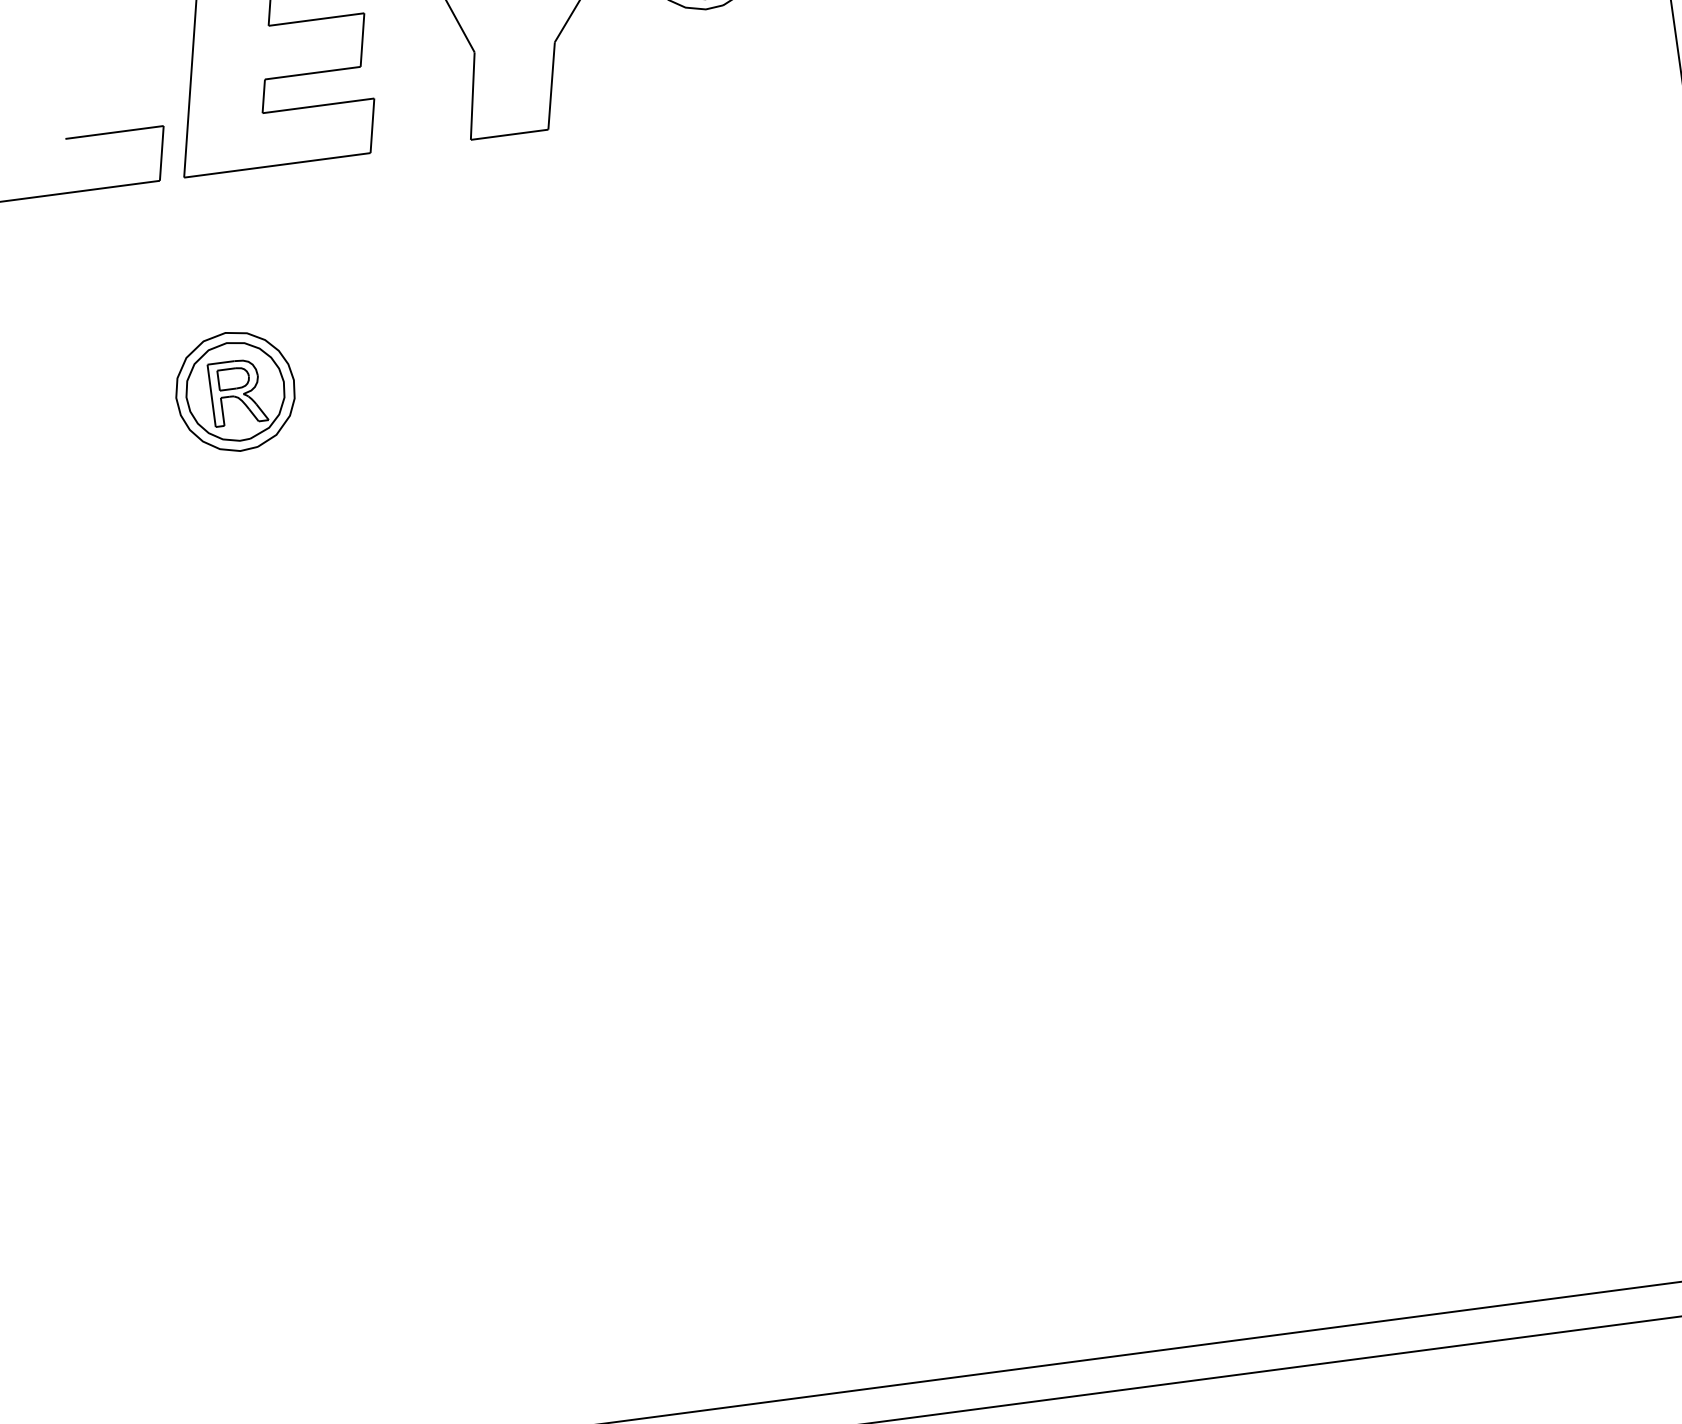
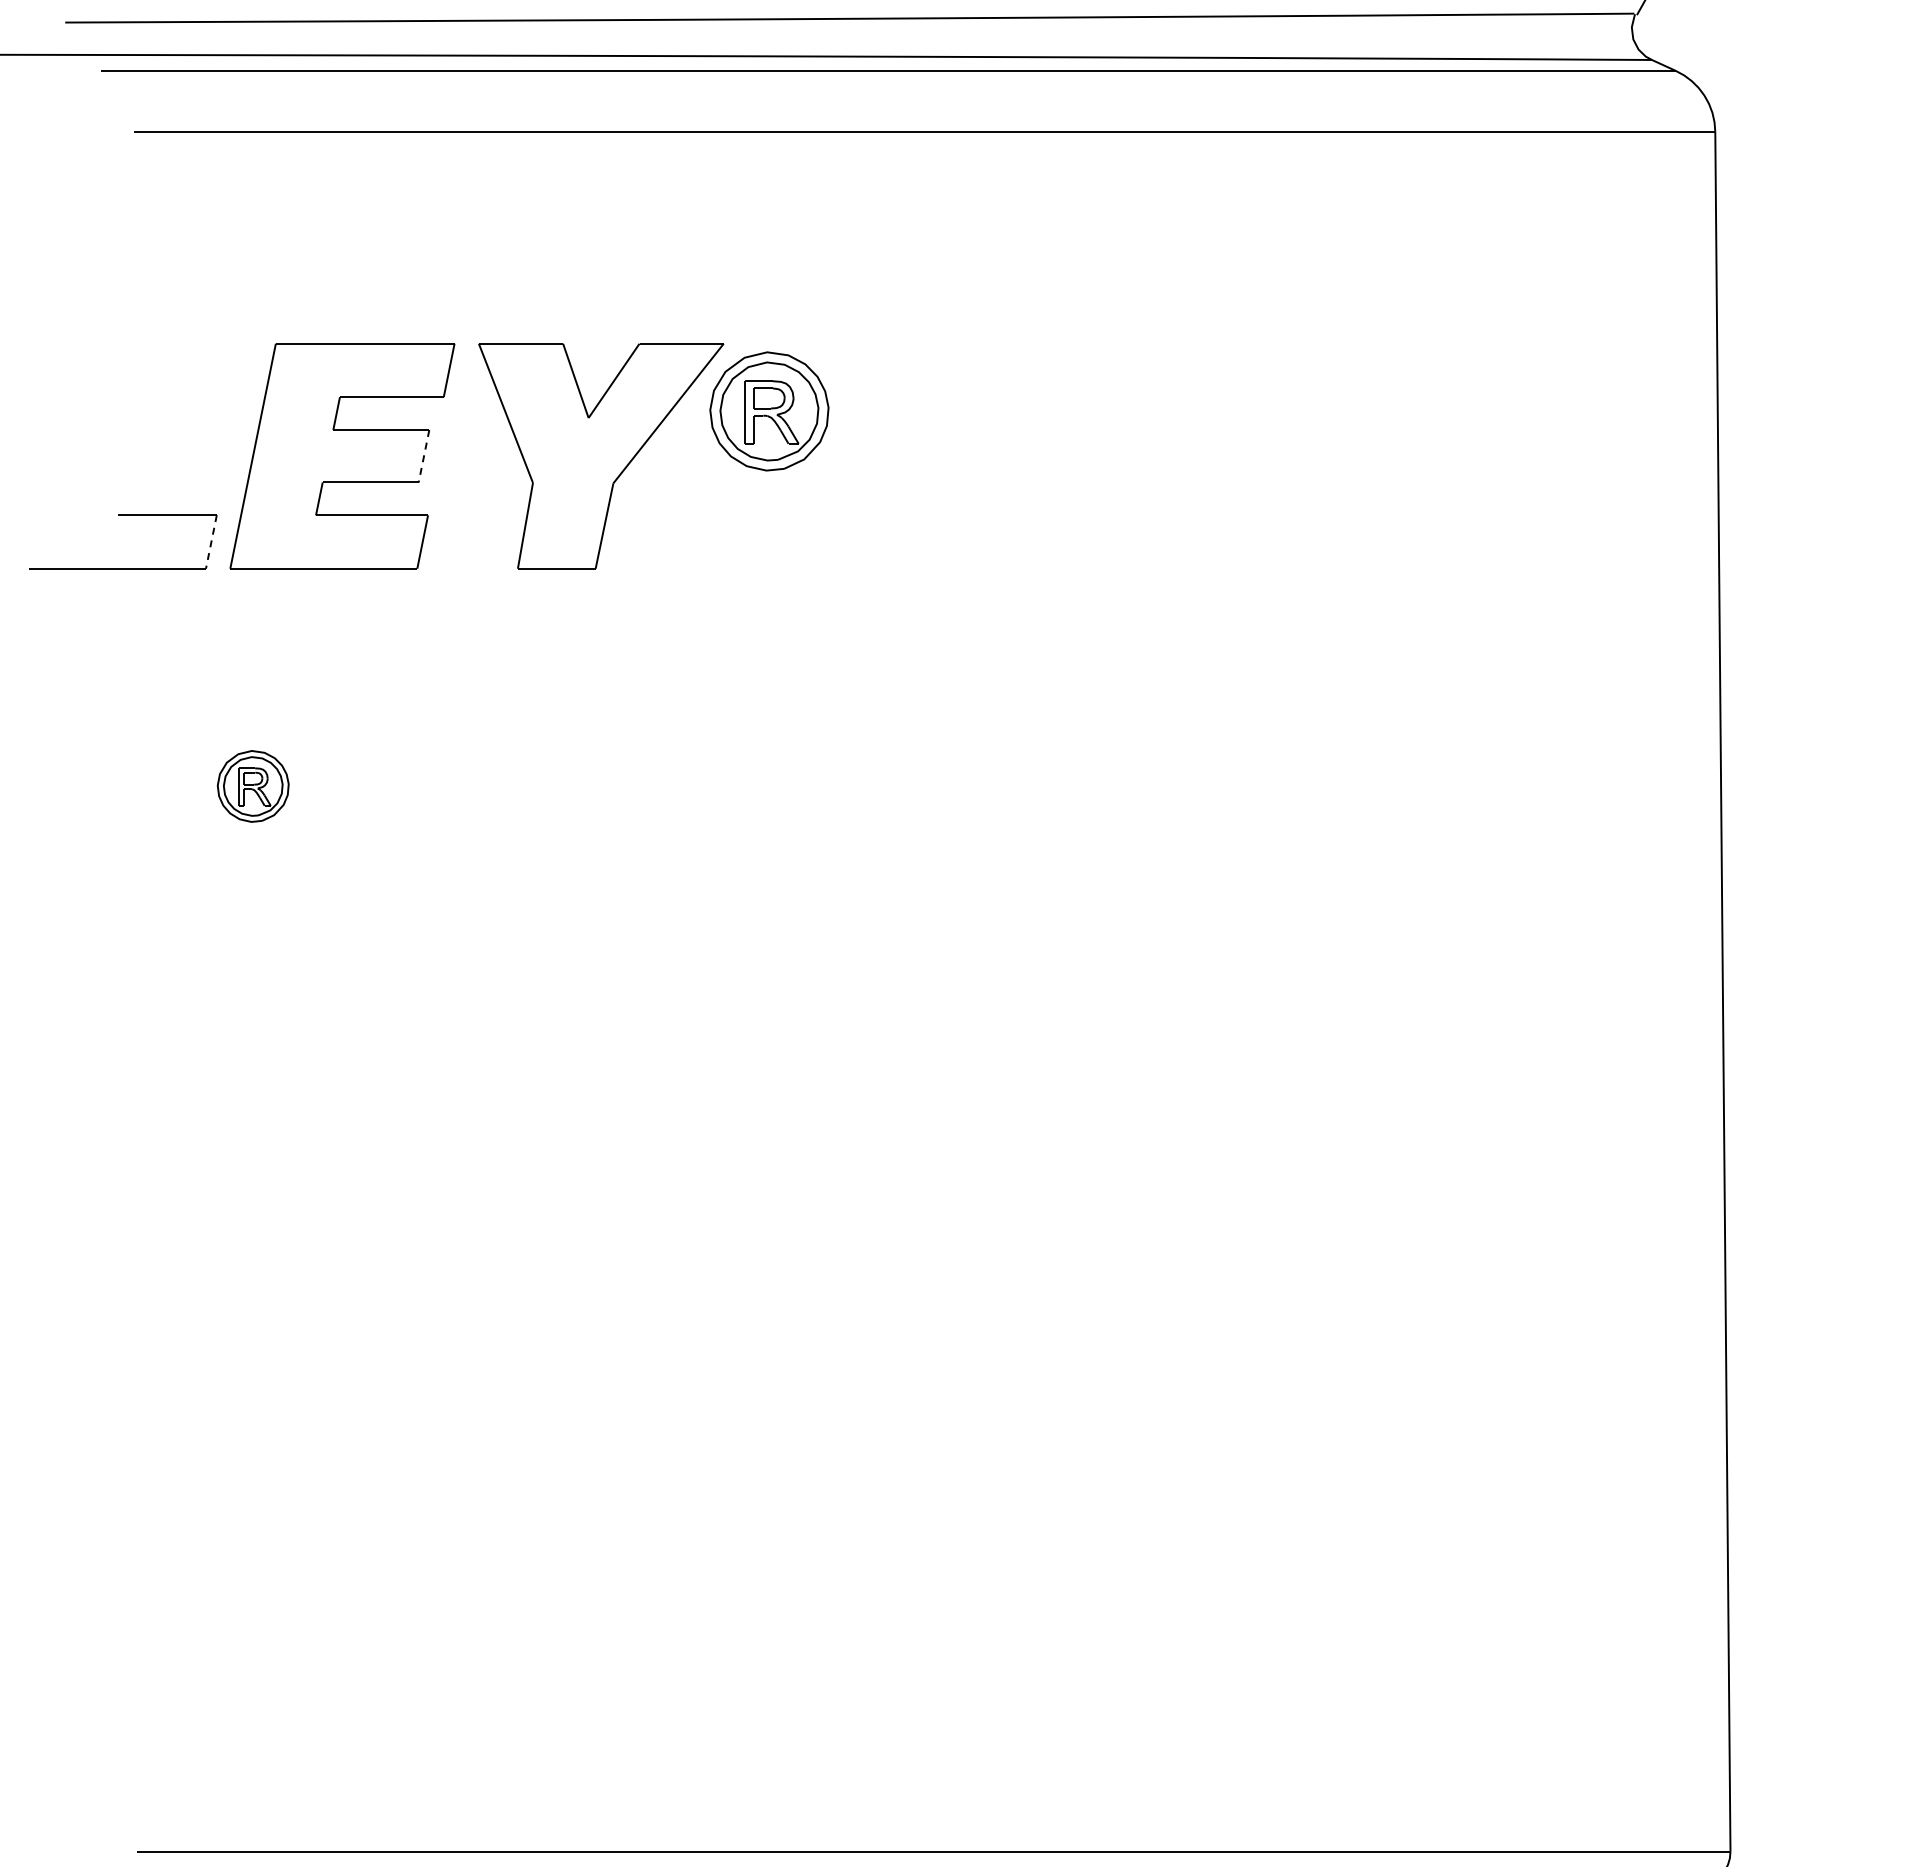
line: (363, 40) -> (424, 456), solid -> dashed
line: (161, 153) -> (211, 542), solid -> dashed
part: (235, 391) -> (253, 786), size x0.6

